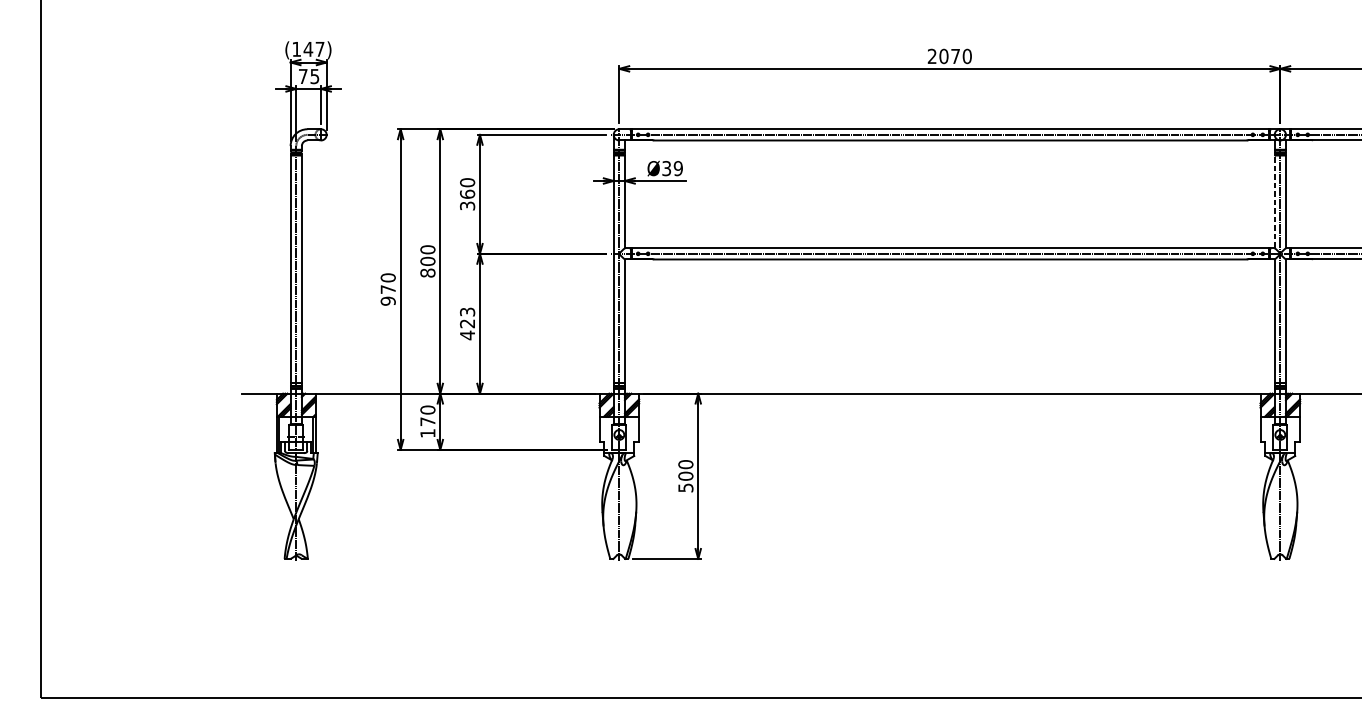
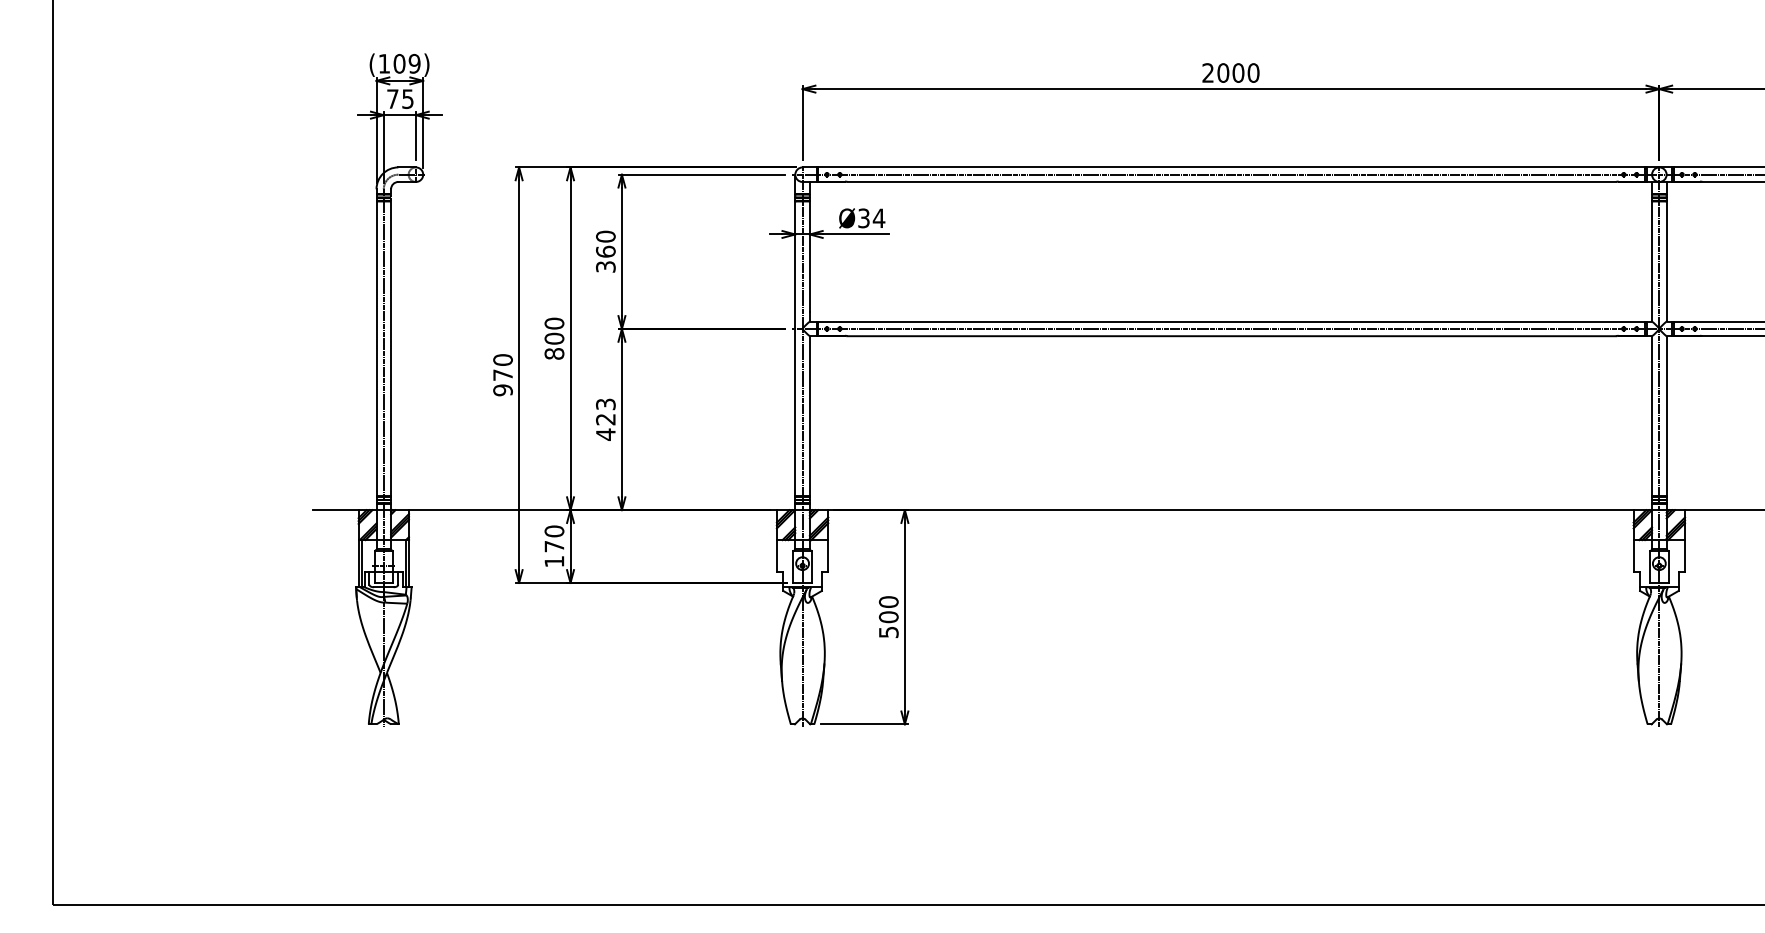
text: (313, 49) -> (406, 63), (147) -> (109)
text: (955, 56) -> (1238, 72), 2070 -> 2000
text: (677, 168) -> (878, 218), Ø39 -> Ø34
line: (1275, 201) -> (1652, 261), dashed -> solid

